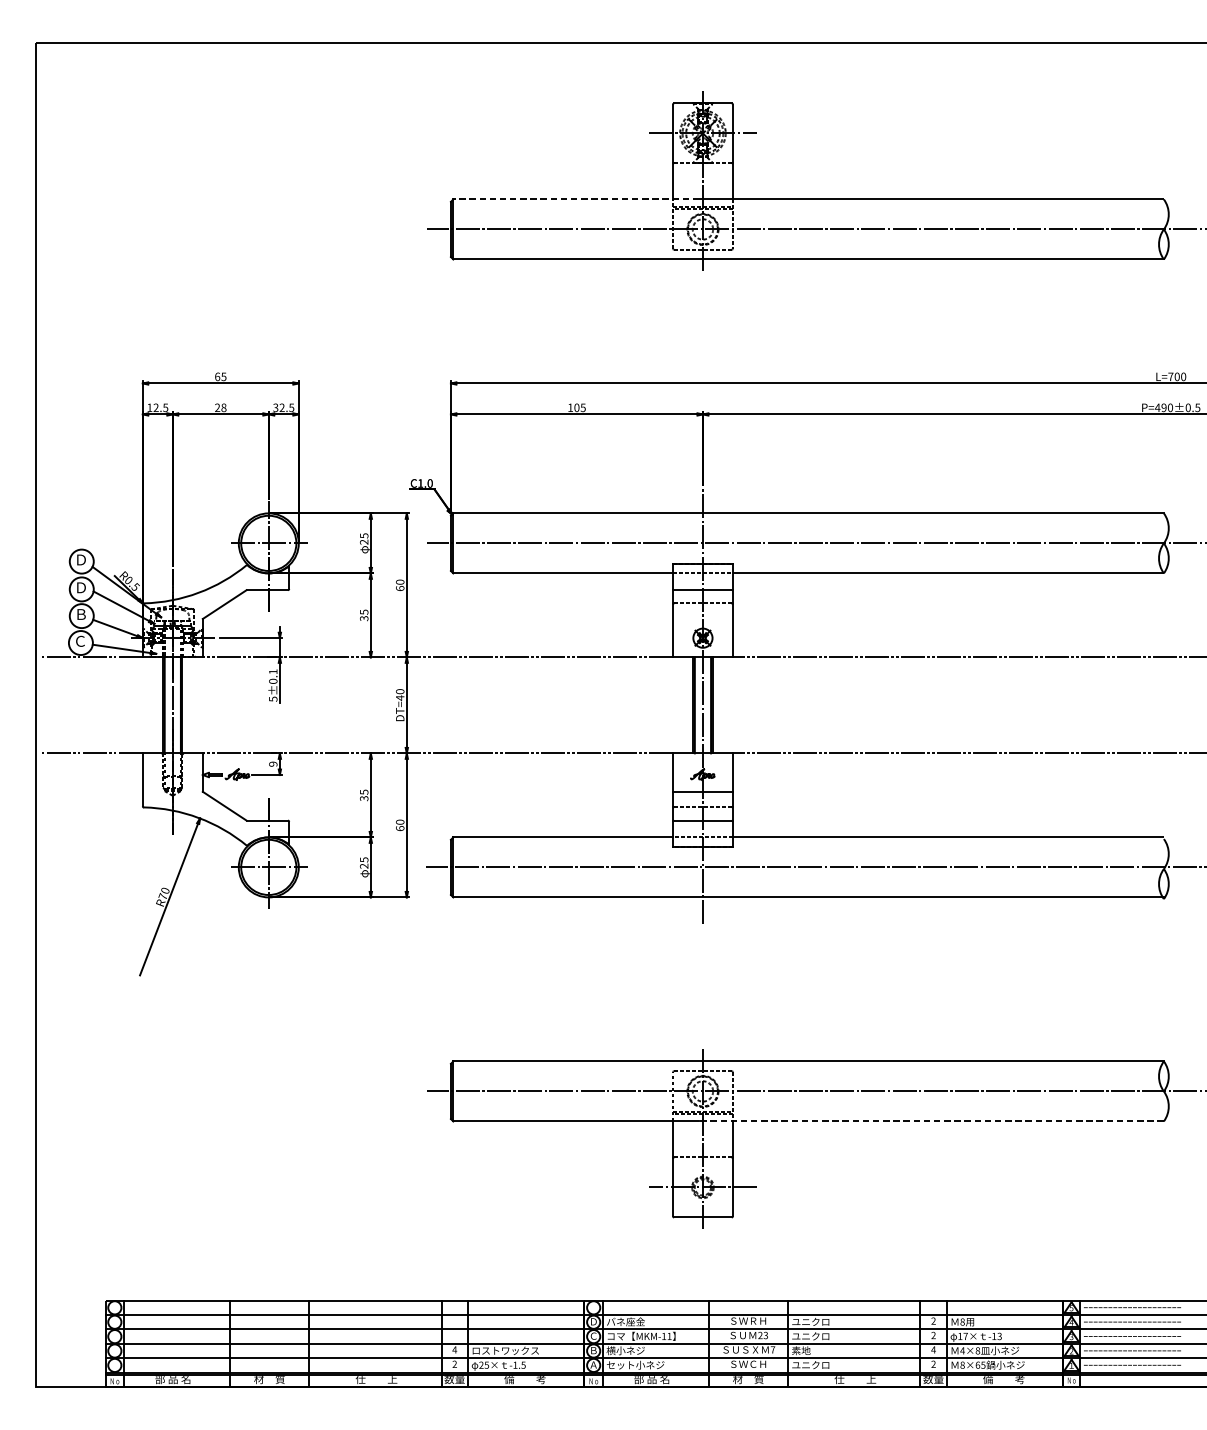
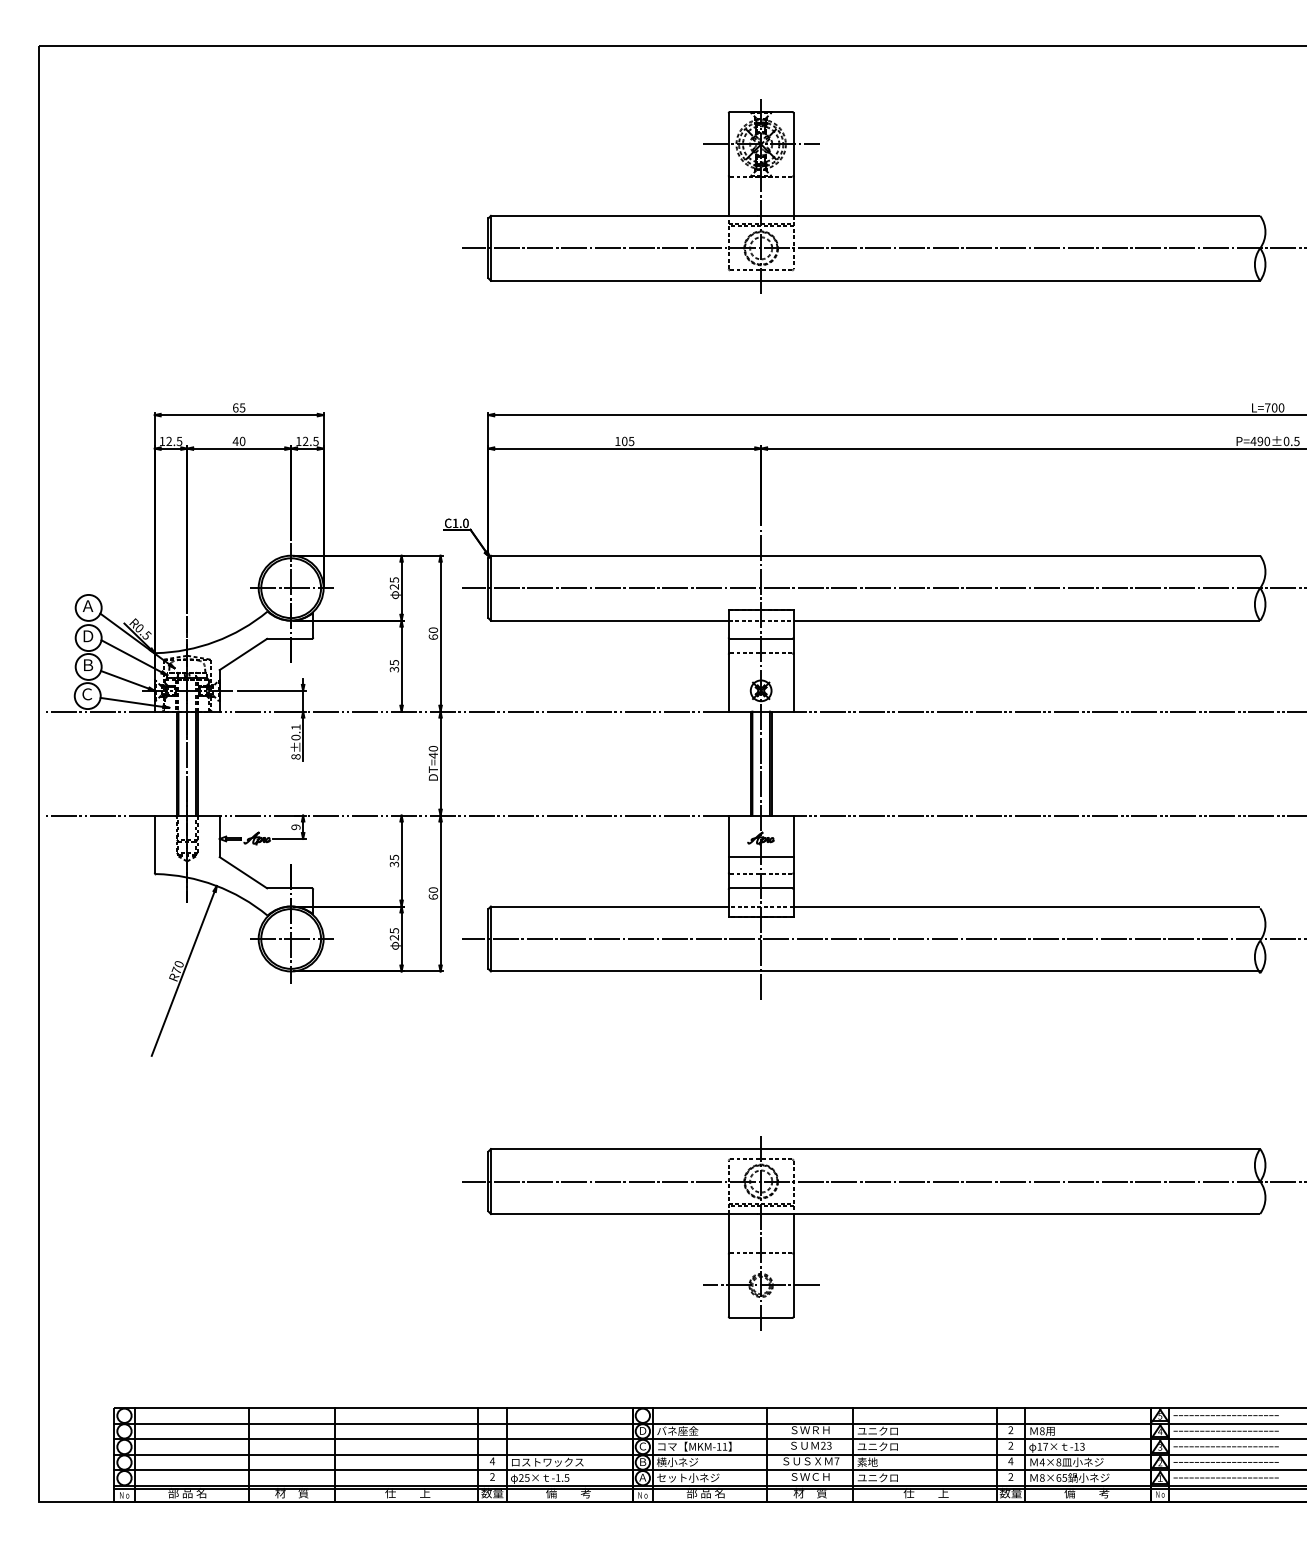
line: (575, 199) -> (623, 215), dashed -> solid
text: (220, 406) -> (238, 440), 28 -> 40
text: (275, 407) -> (298, 441), 32.5 -> 12.5
text: (80, 559) -> (87, 605), Ｄ -> Ａ
text: (272, 698) -> (295, 756), 5±0.1 -> 8±0.1
line: (931, 1121) -> (1008, 1214), dashed -> solid

